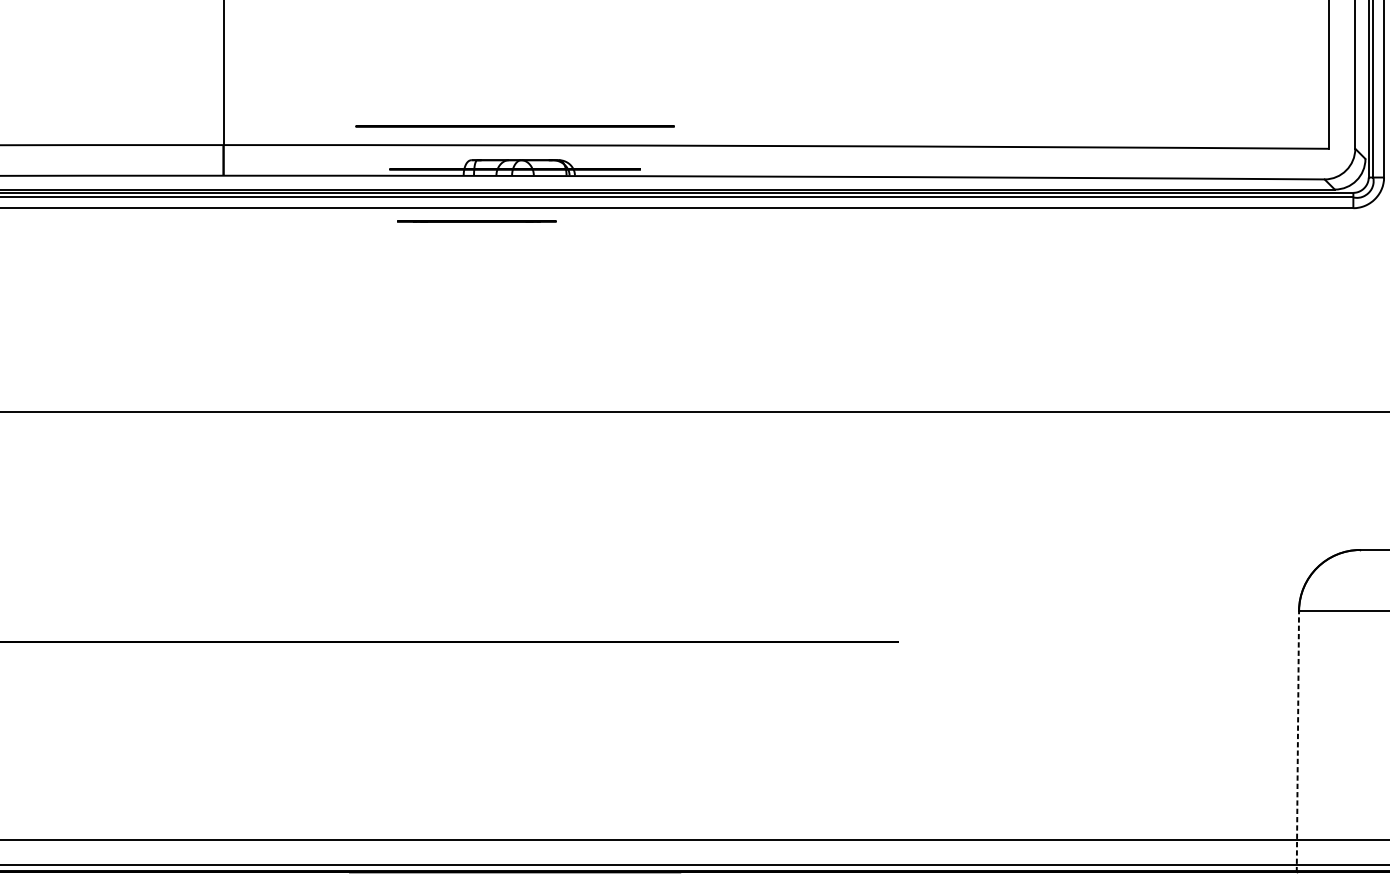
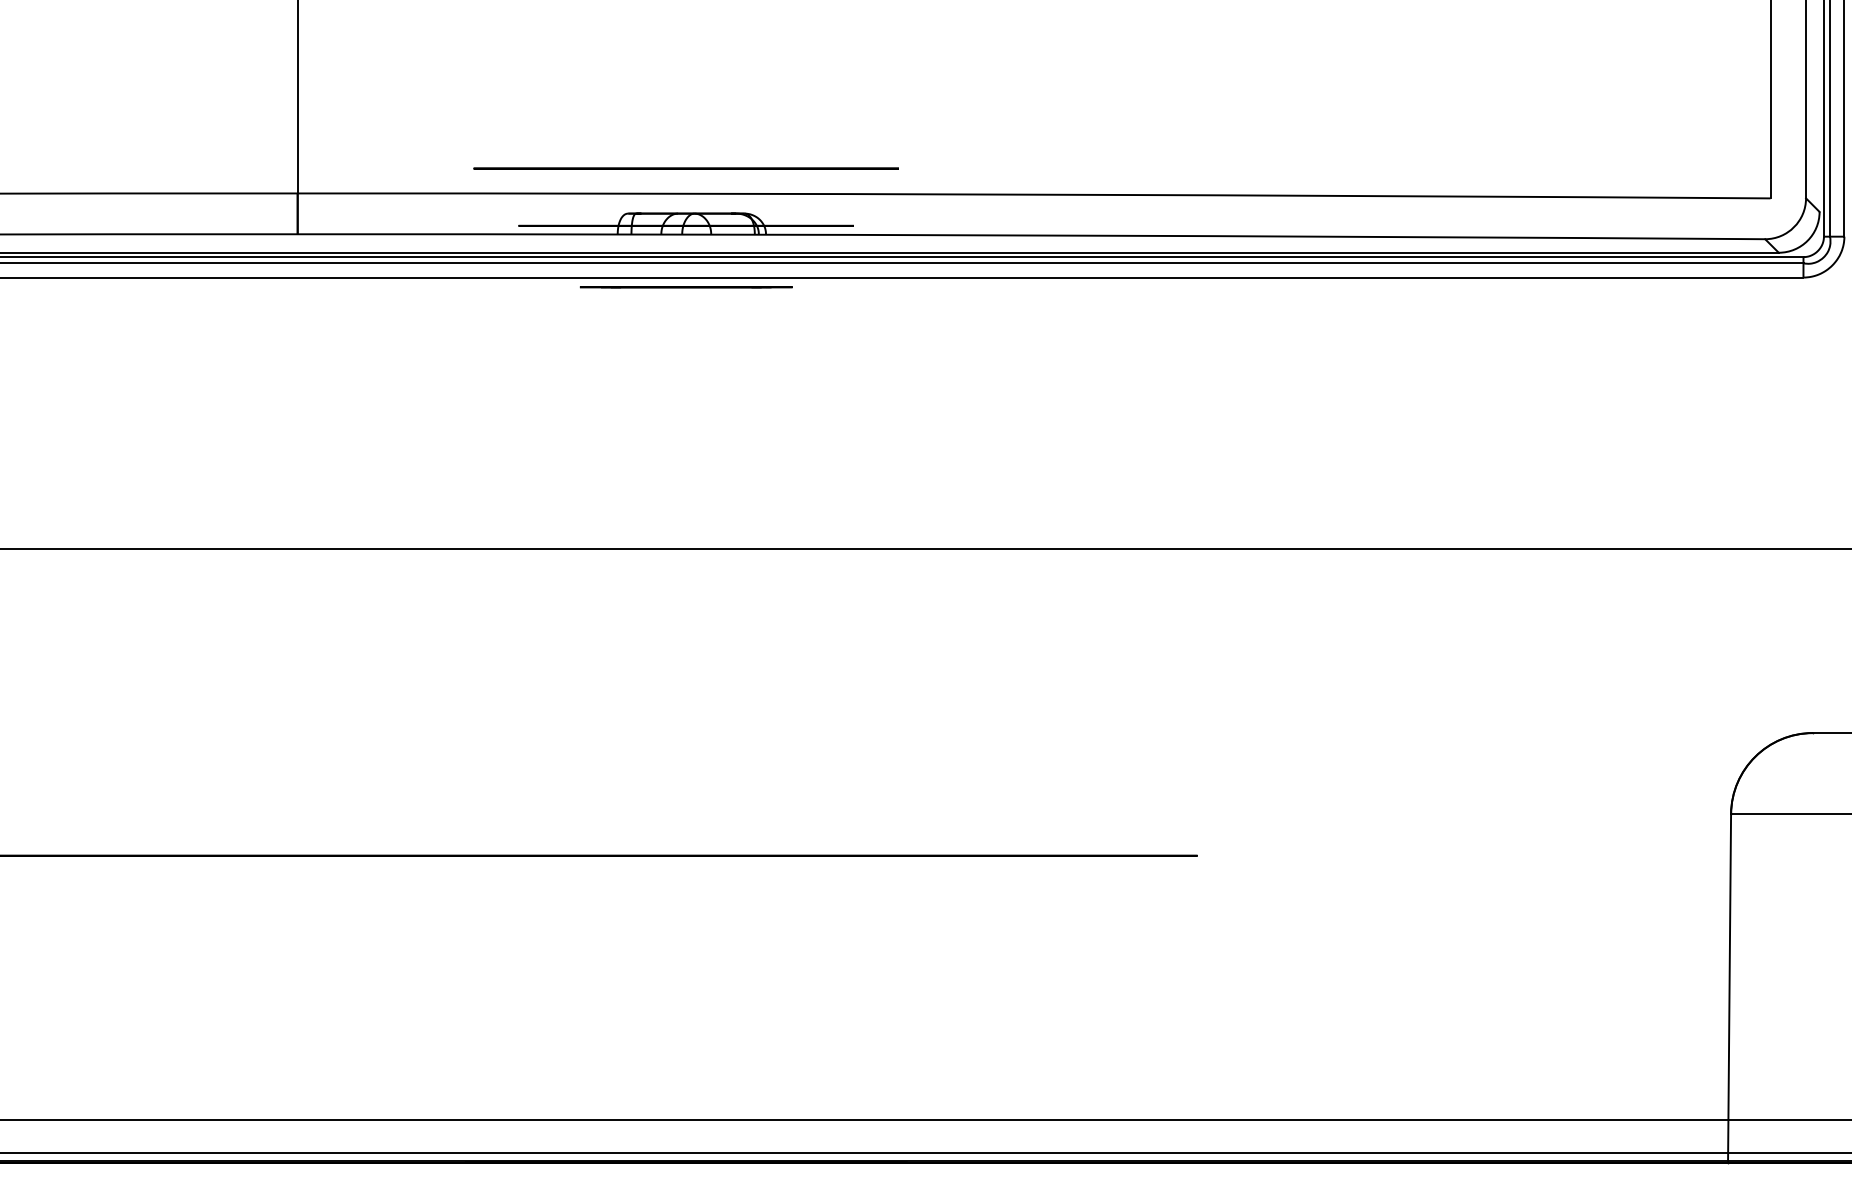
line: (476, 221) -> (685, 287), moved
line: (1297, 740) -> (1729, 987), dashed -> solid

